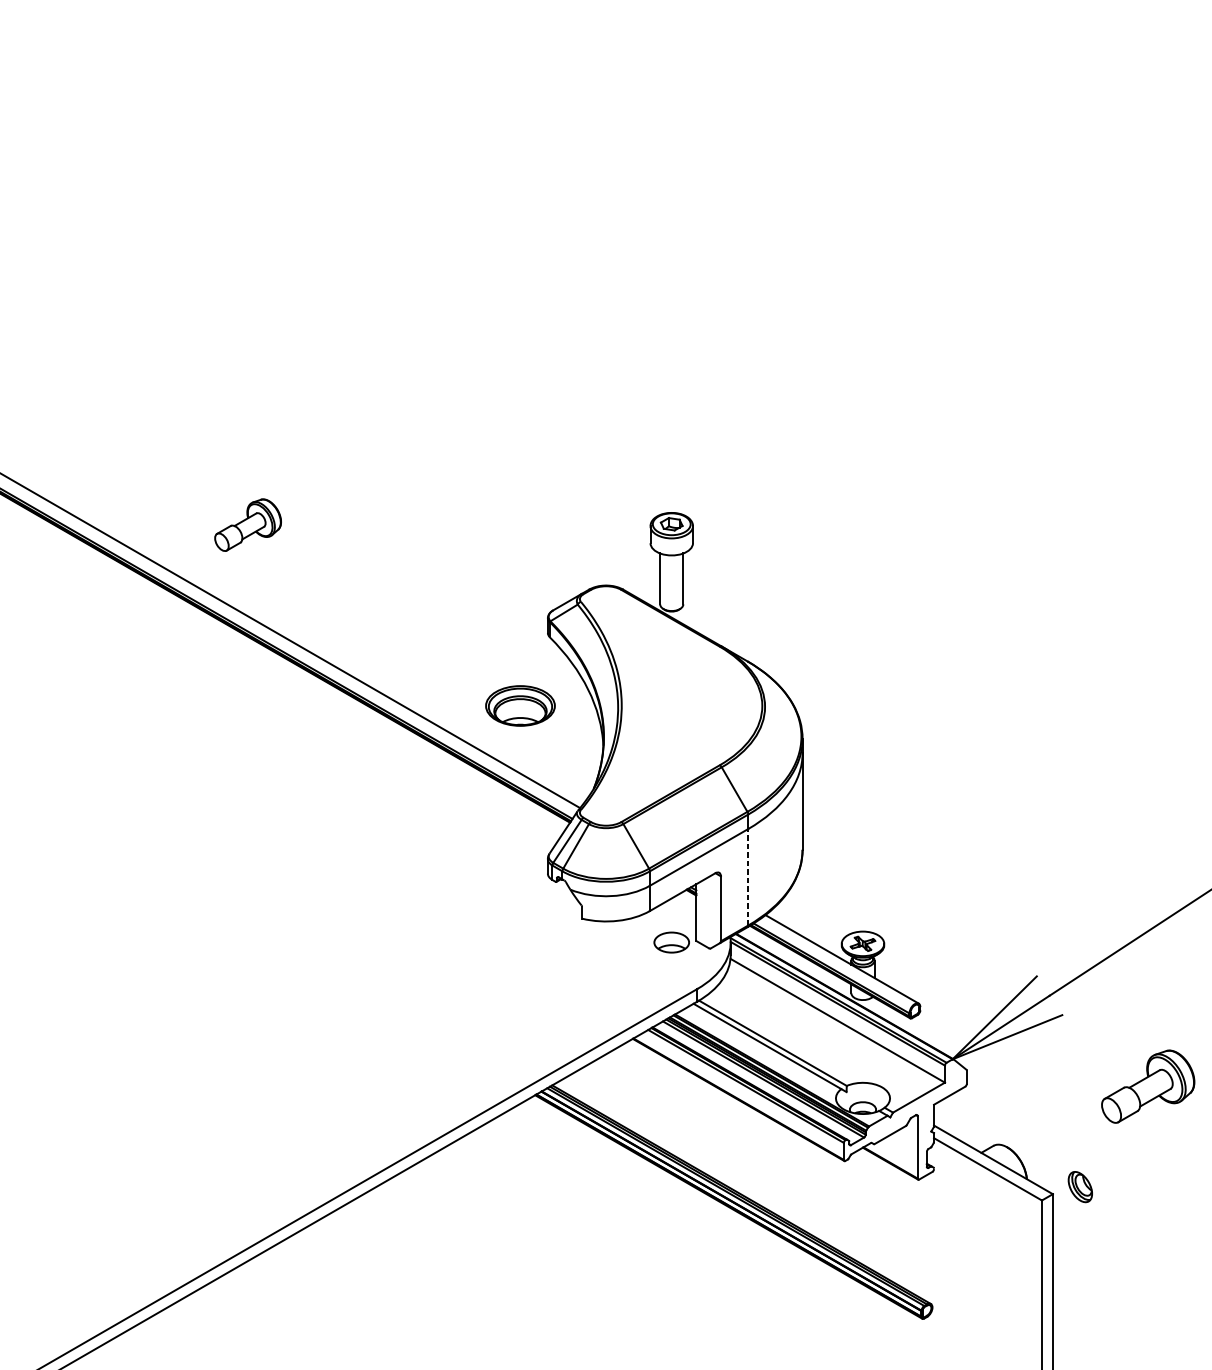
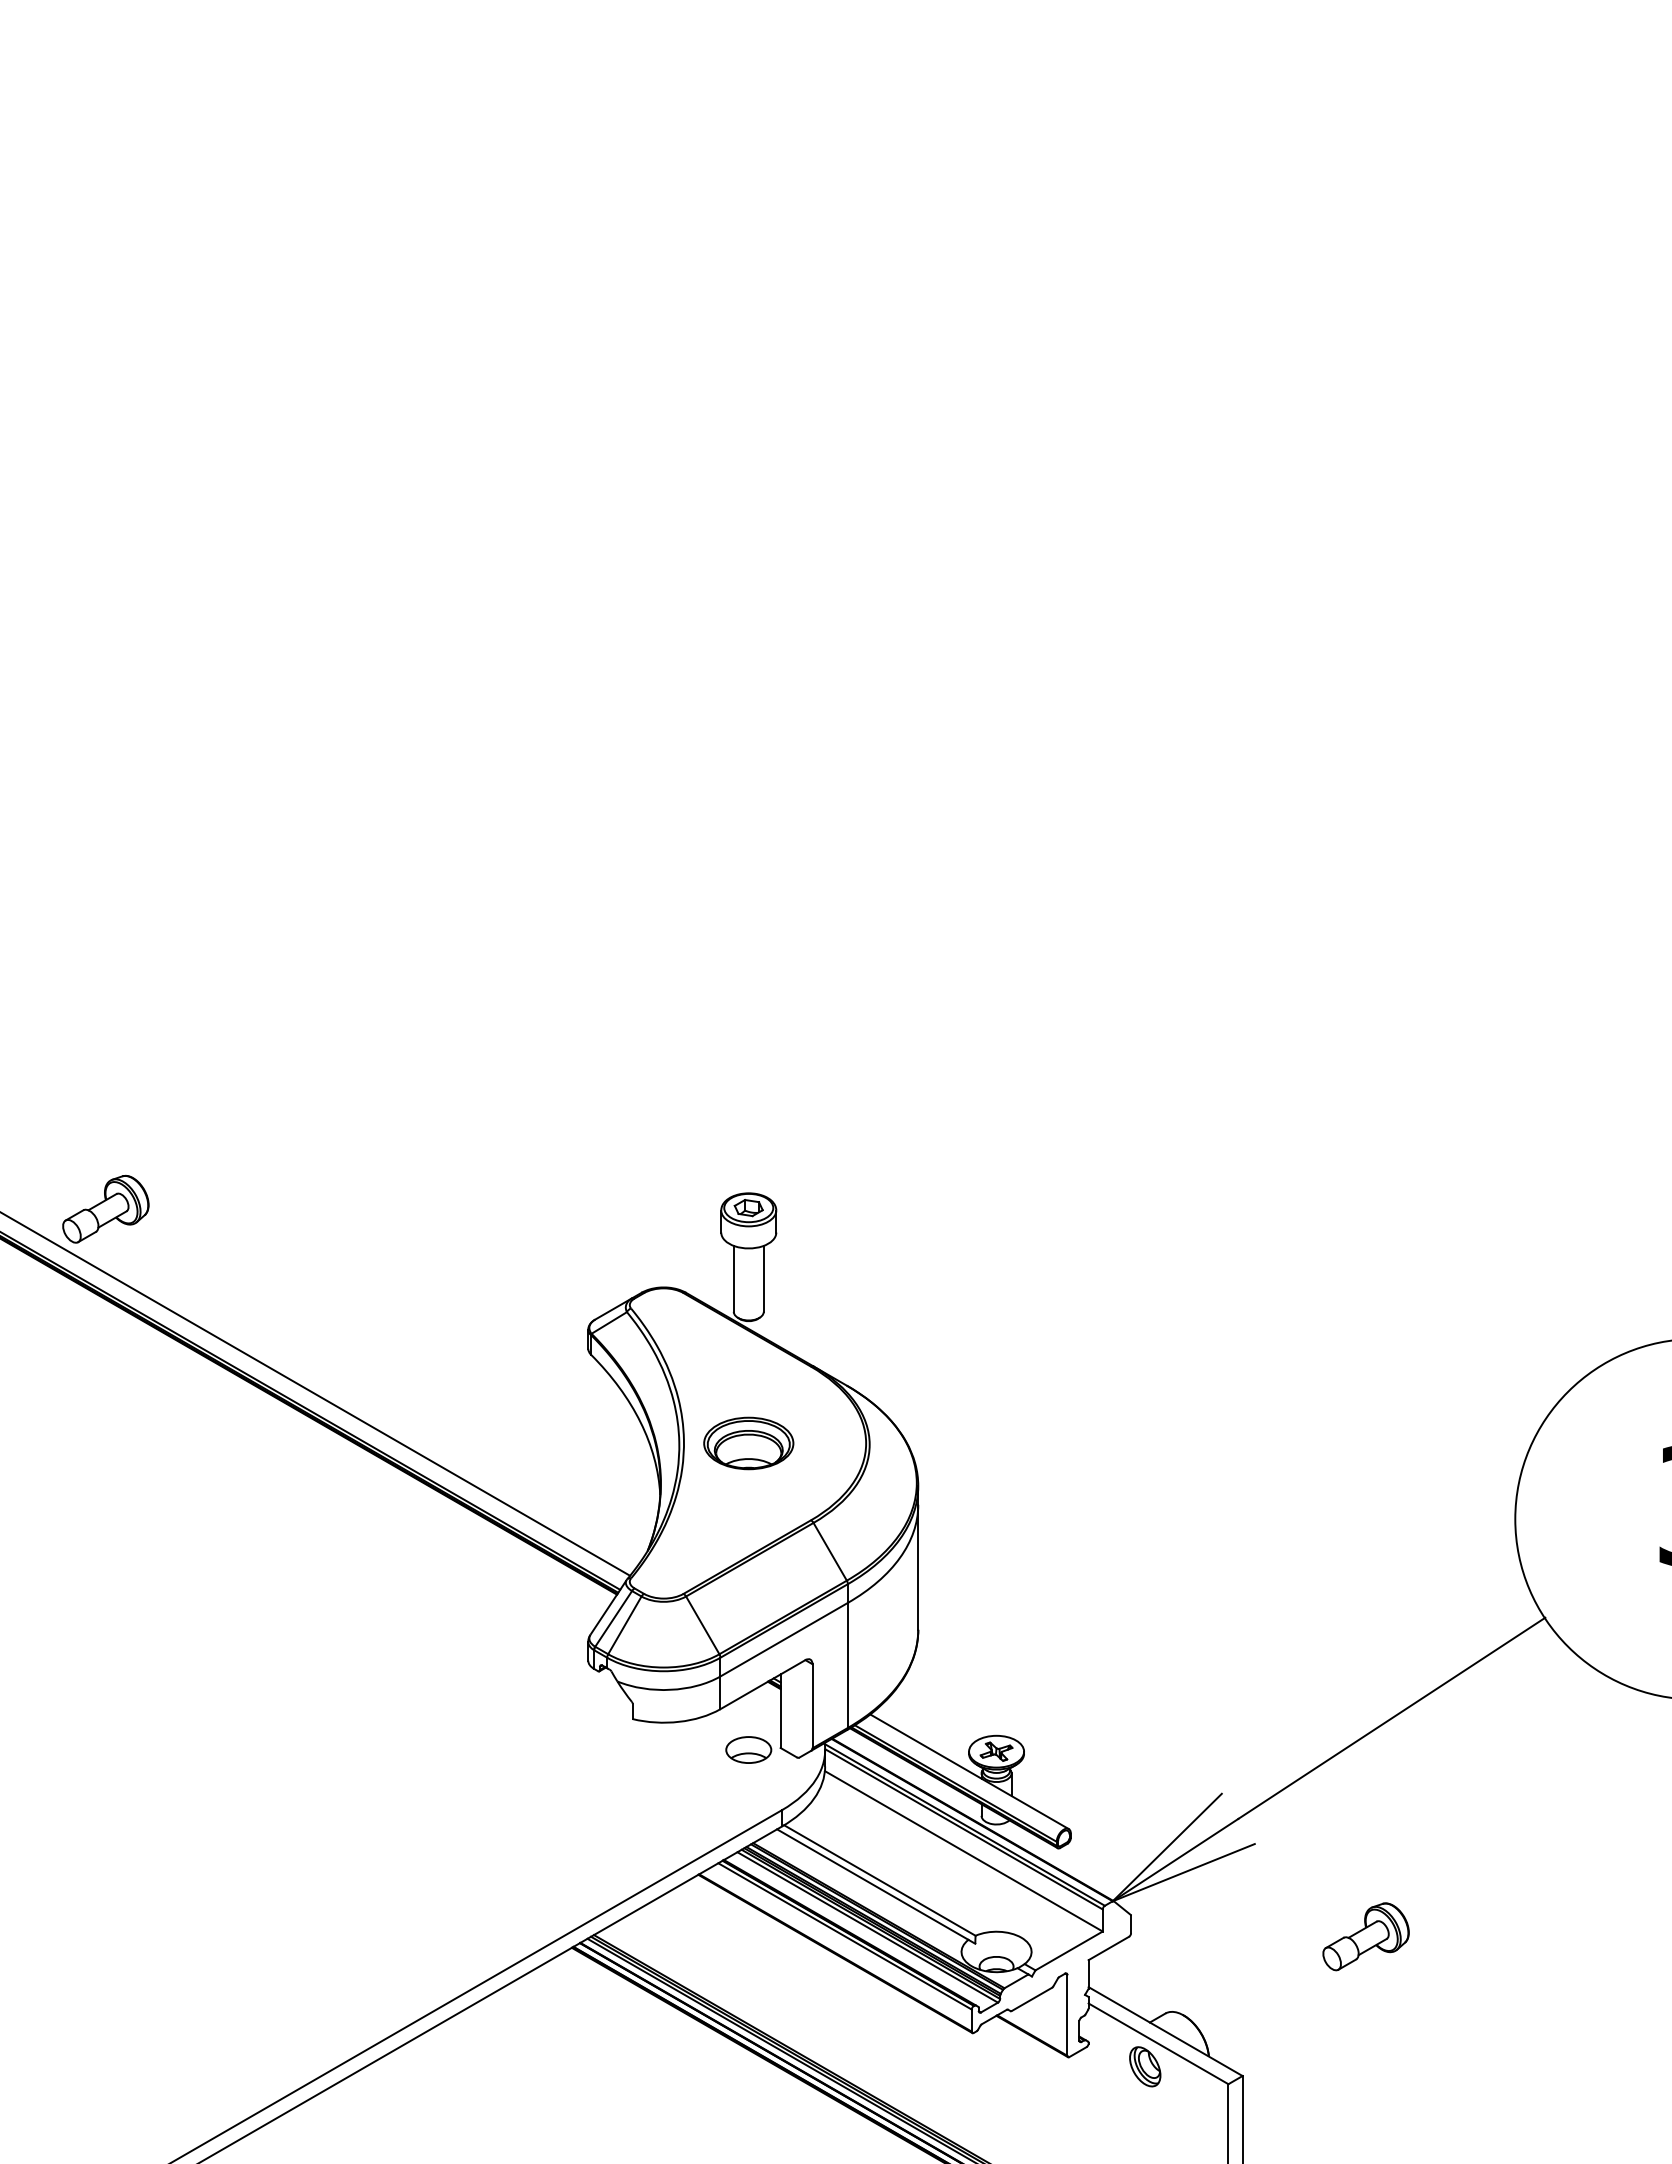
part: (247, 524) -> (105, 1208), moved
part: (520, 706) -> (748, 1443), moved
line: (747, 877) -> (847, 1665), dashed -> solid
part: (1147, 1086) -> (1365, 1936), size x0.71
part: (1080, 1186) -> (1145, 2066), moved

